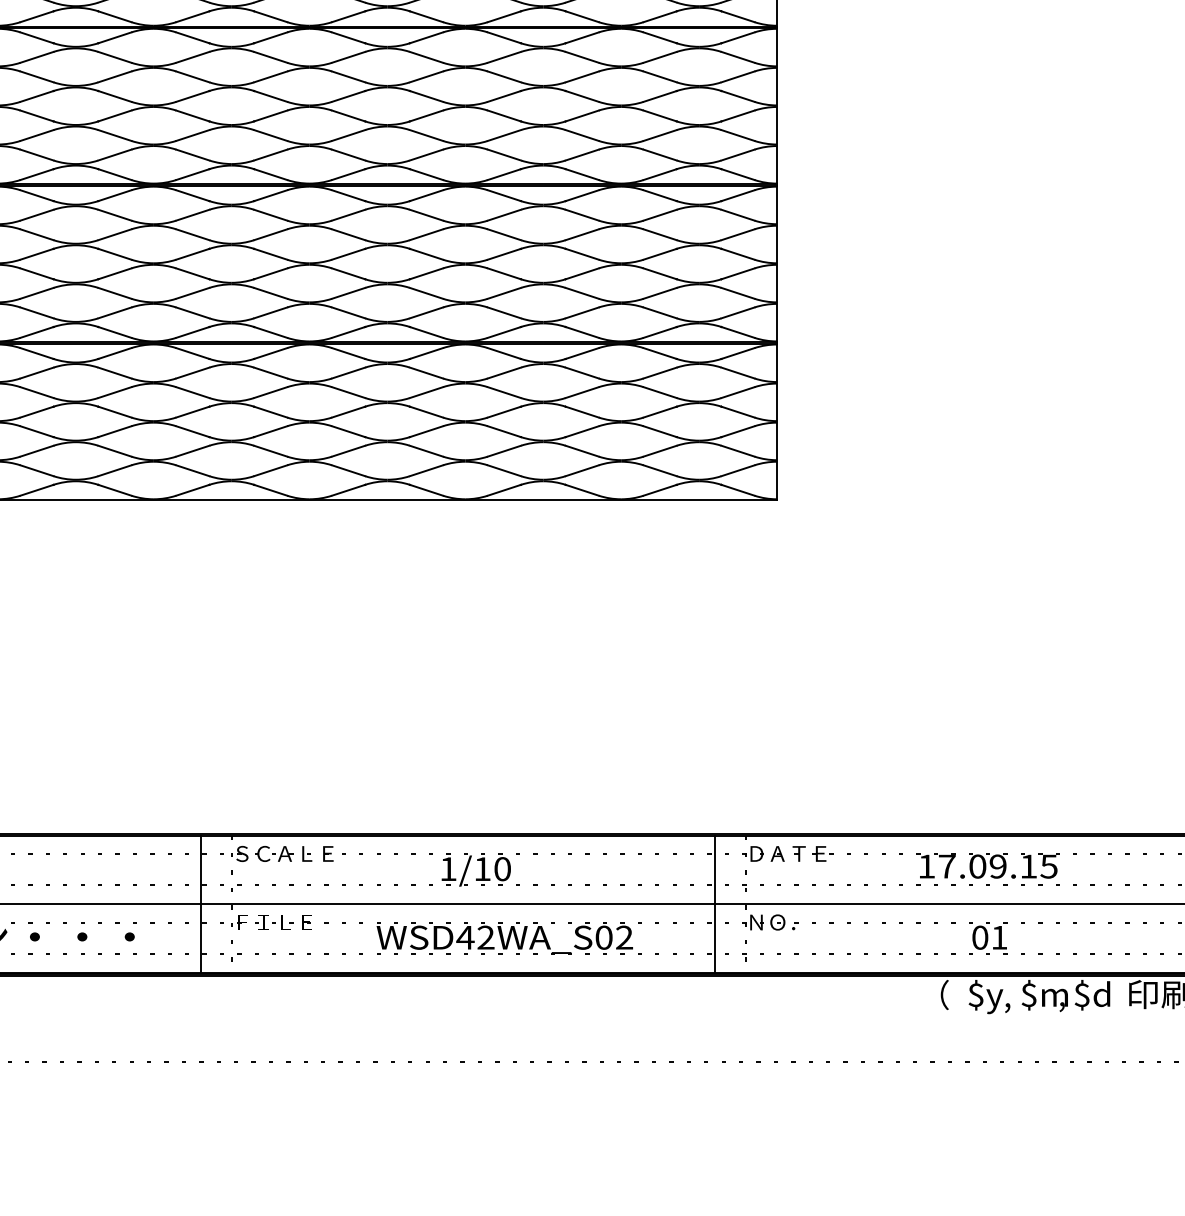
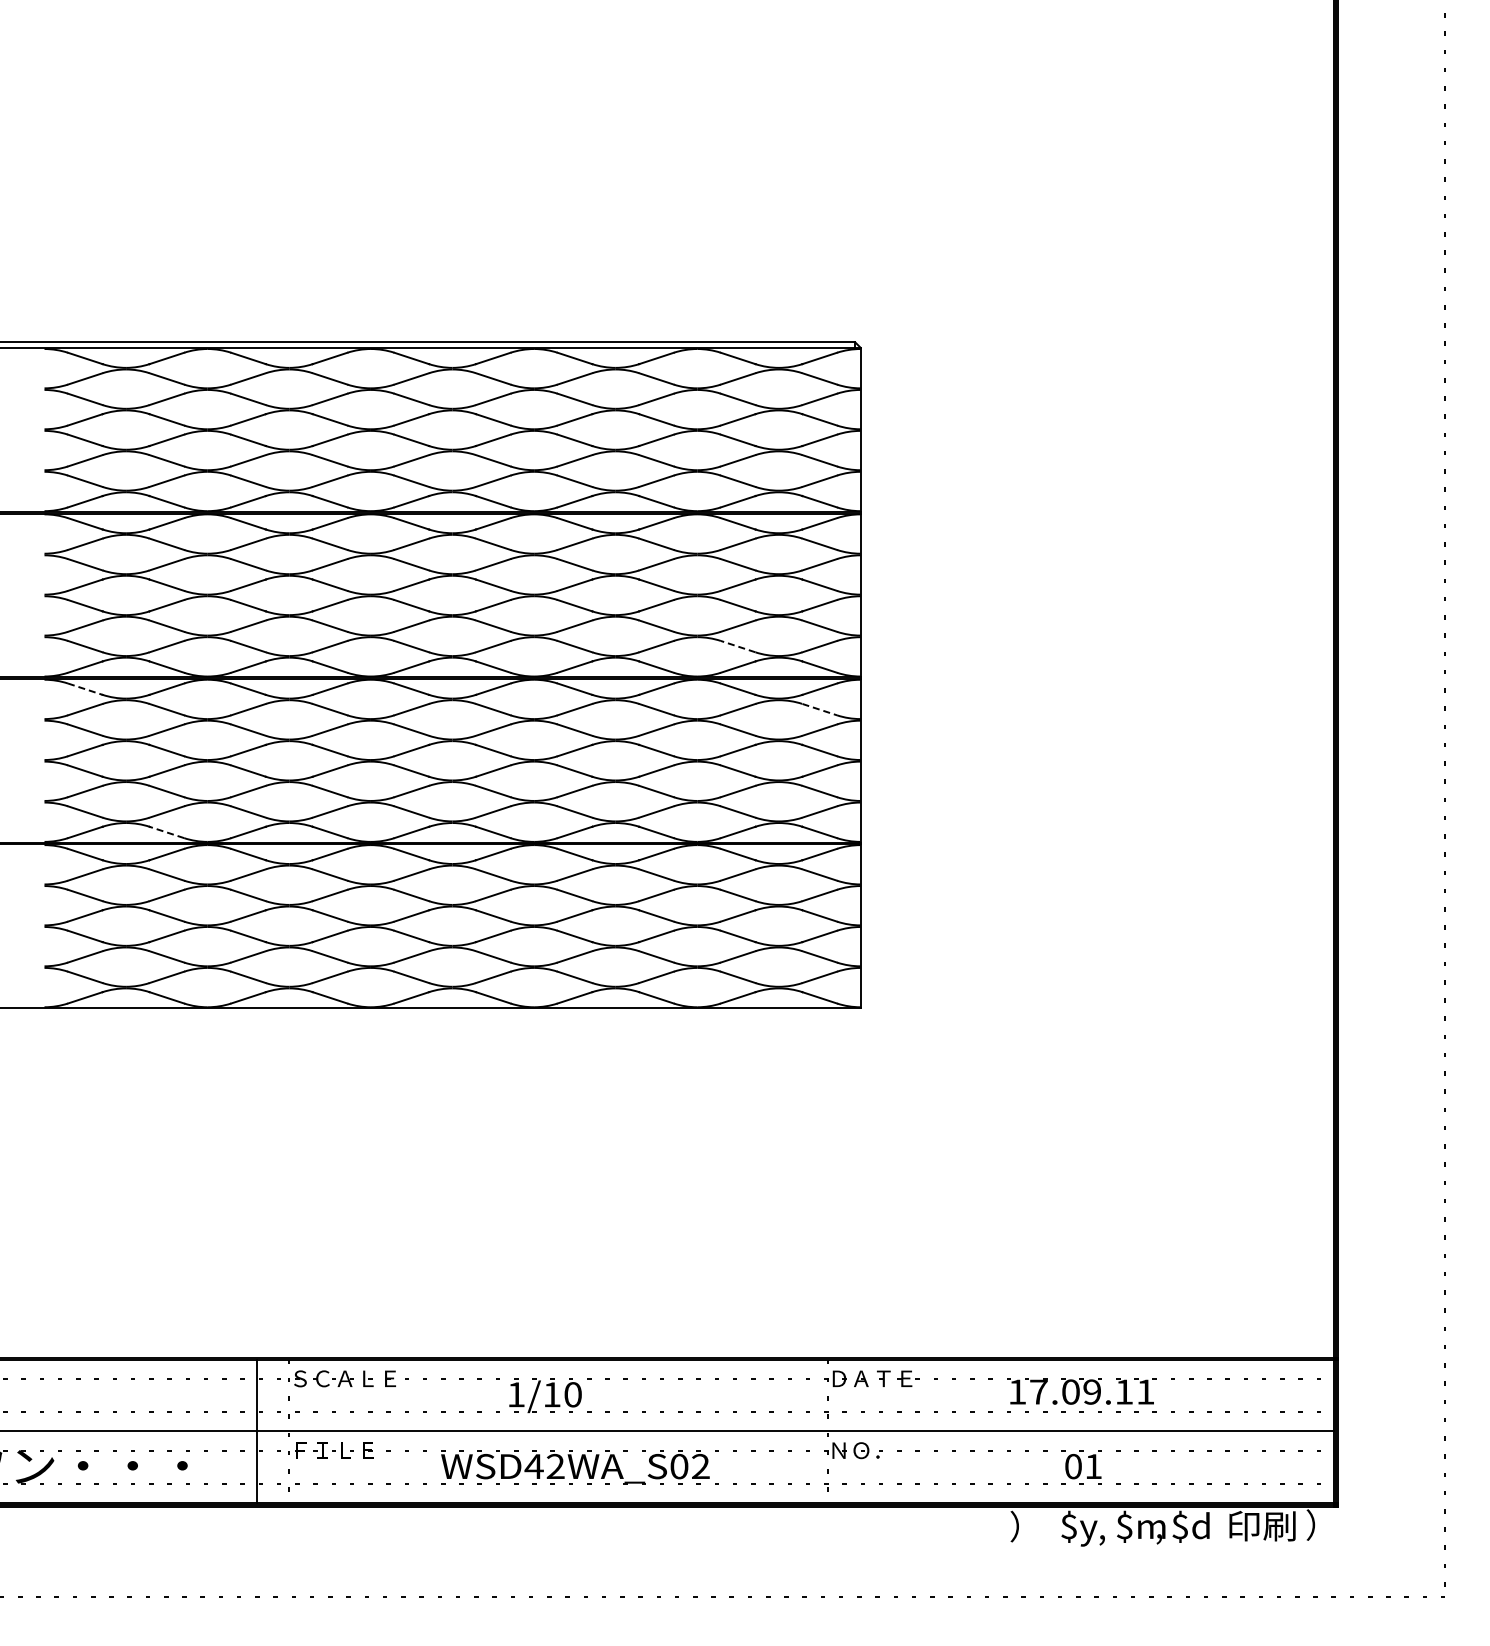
line: (659, 154) -> (737, 646), solid -> dashed
line: (37, 195) -> (85, 689), solid -> dashed
line: (738, 215) -> (820, 709), solid -> dashed
line: (114, 332) -> (166, 832), solid -> dashed
text: (1048, 866) -> (1145, 1391), 17.09.15 -> 17.09.11
line: (714, 904) -> (795, 1431), removed
text: (934, 994) -> (1025, 1526), （ -> ）

